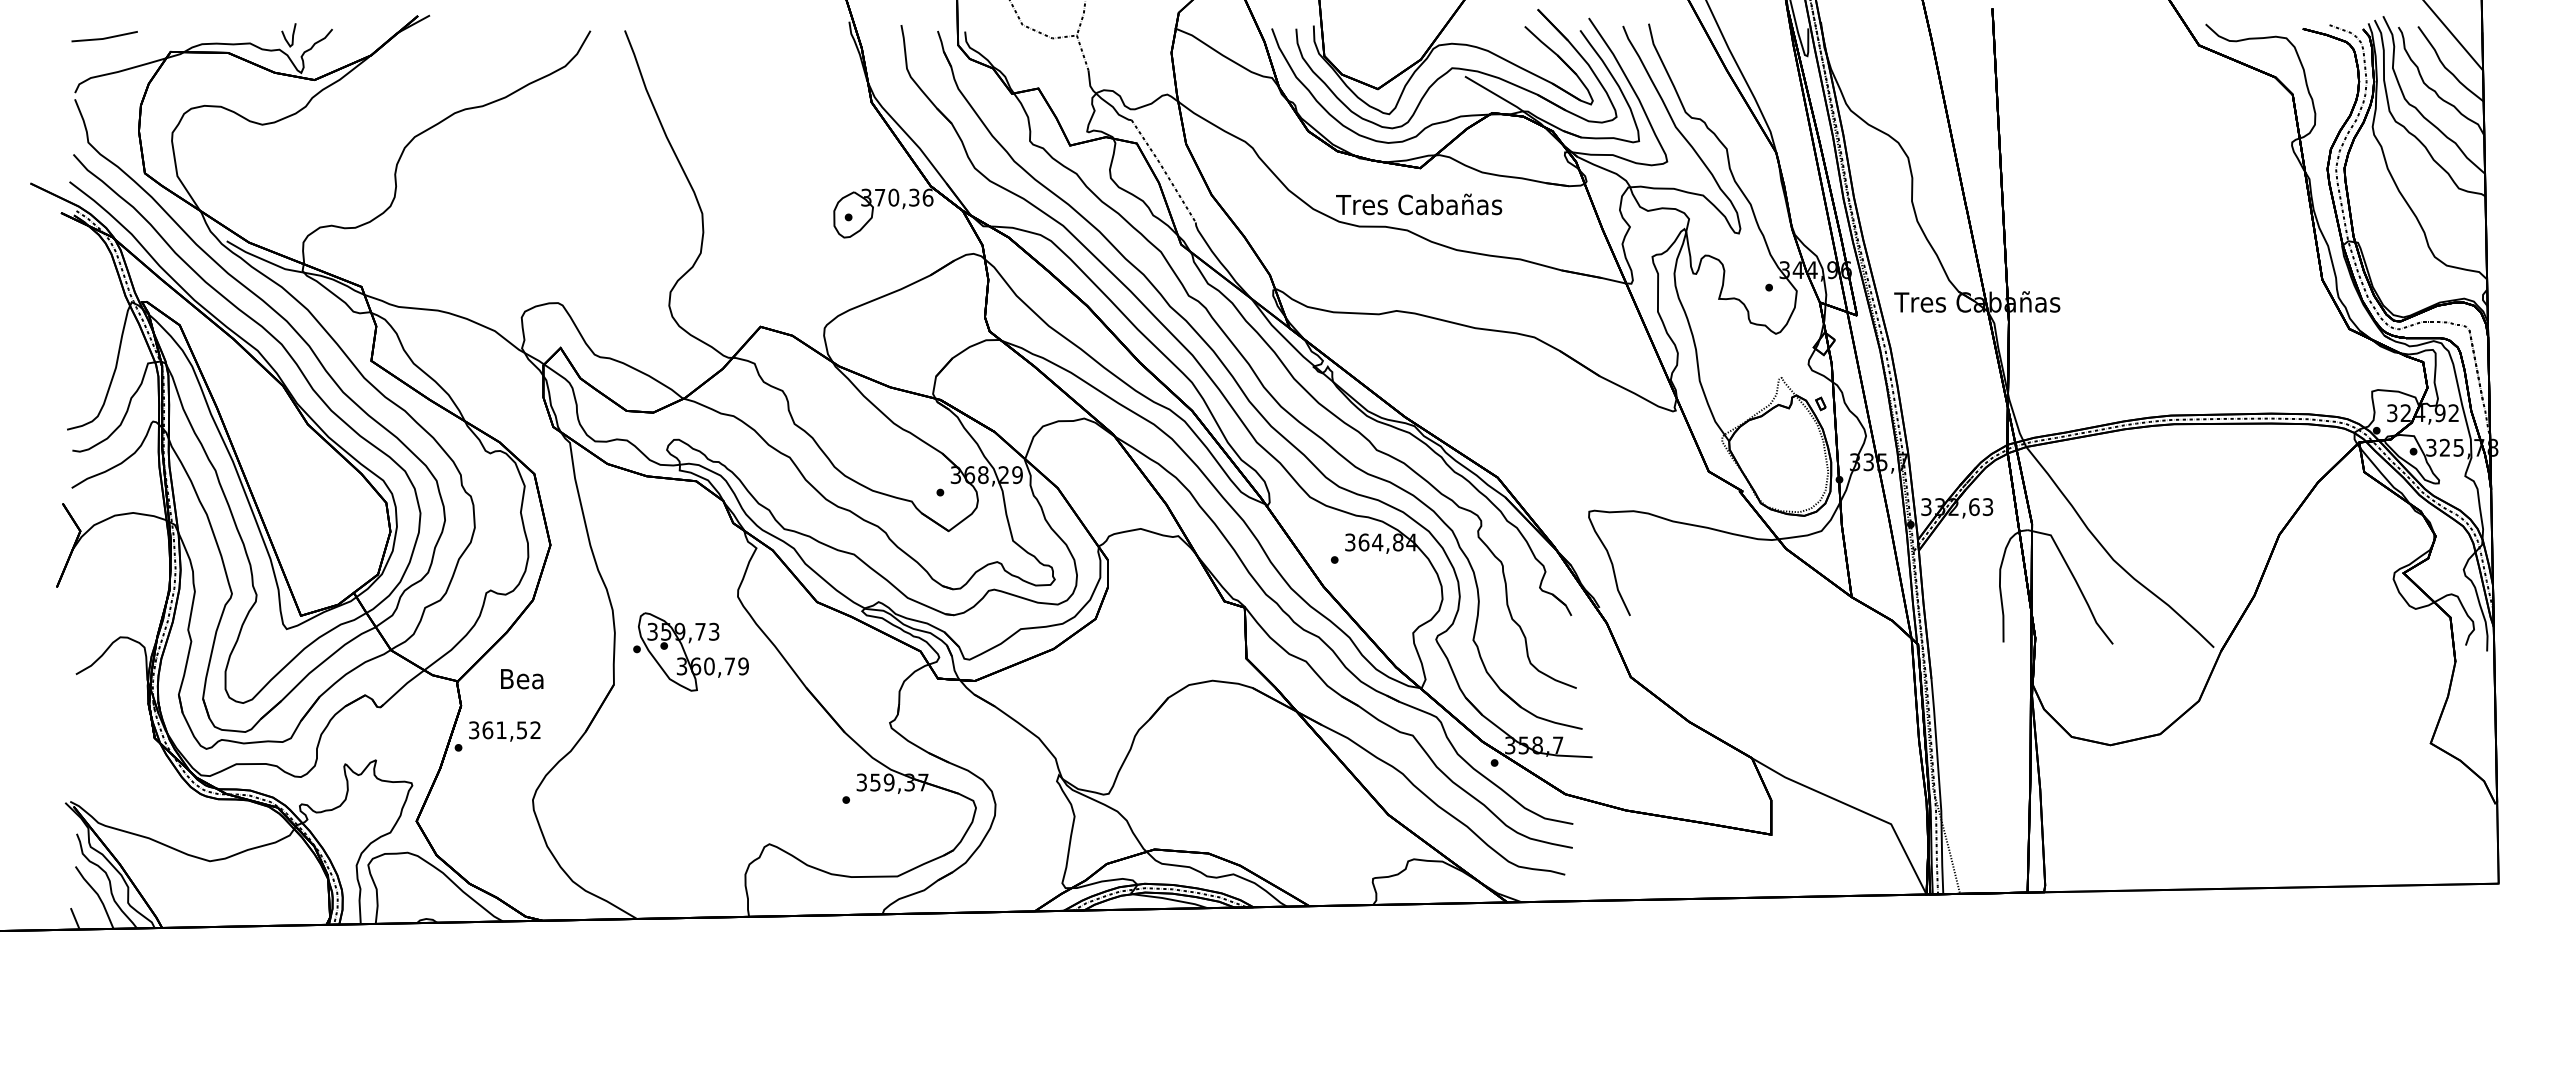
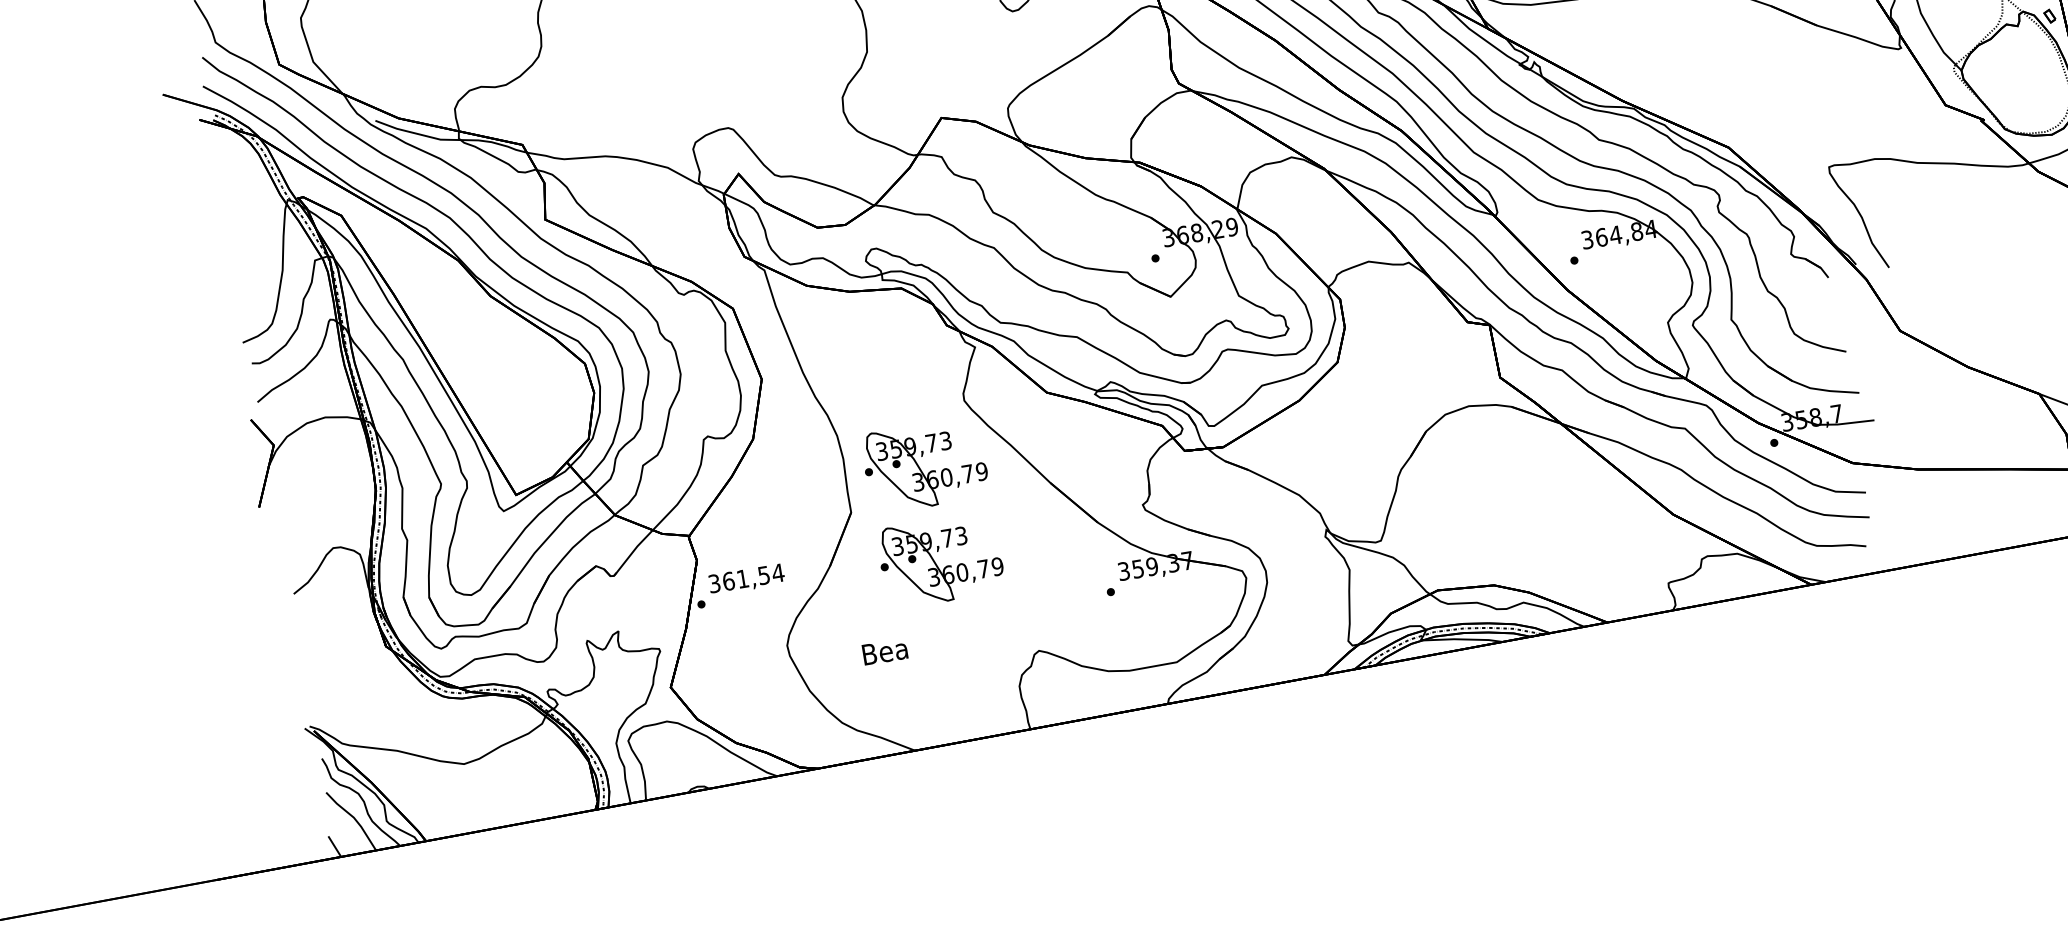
text: (522, 679) -> (885, 652), moved
text: (535, 729) -> (777, 572), 361,52 -> 361,54
part: (690, 743) -> (940, 560), added

